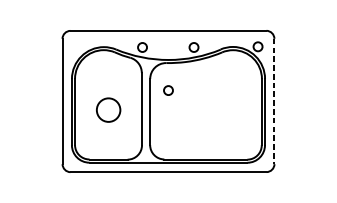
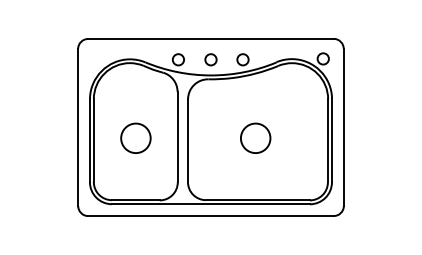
part: (168, 90) -> (210, 59), moved
line: (274, 101) -> (343, 127), dashed -> solid
part: (203, 109) -> (255, 137), added

